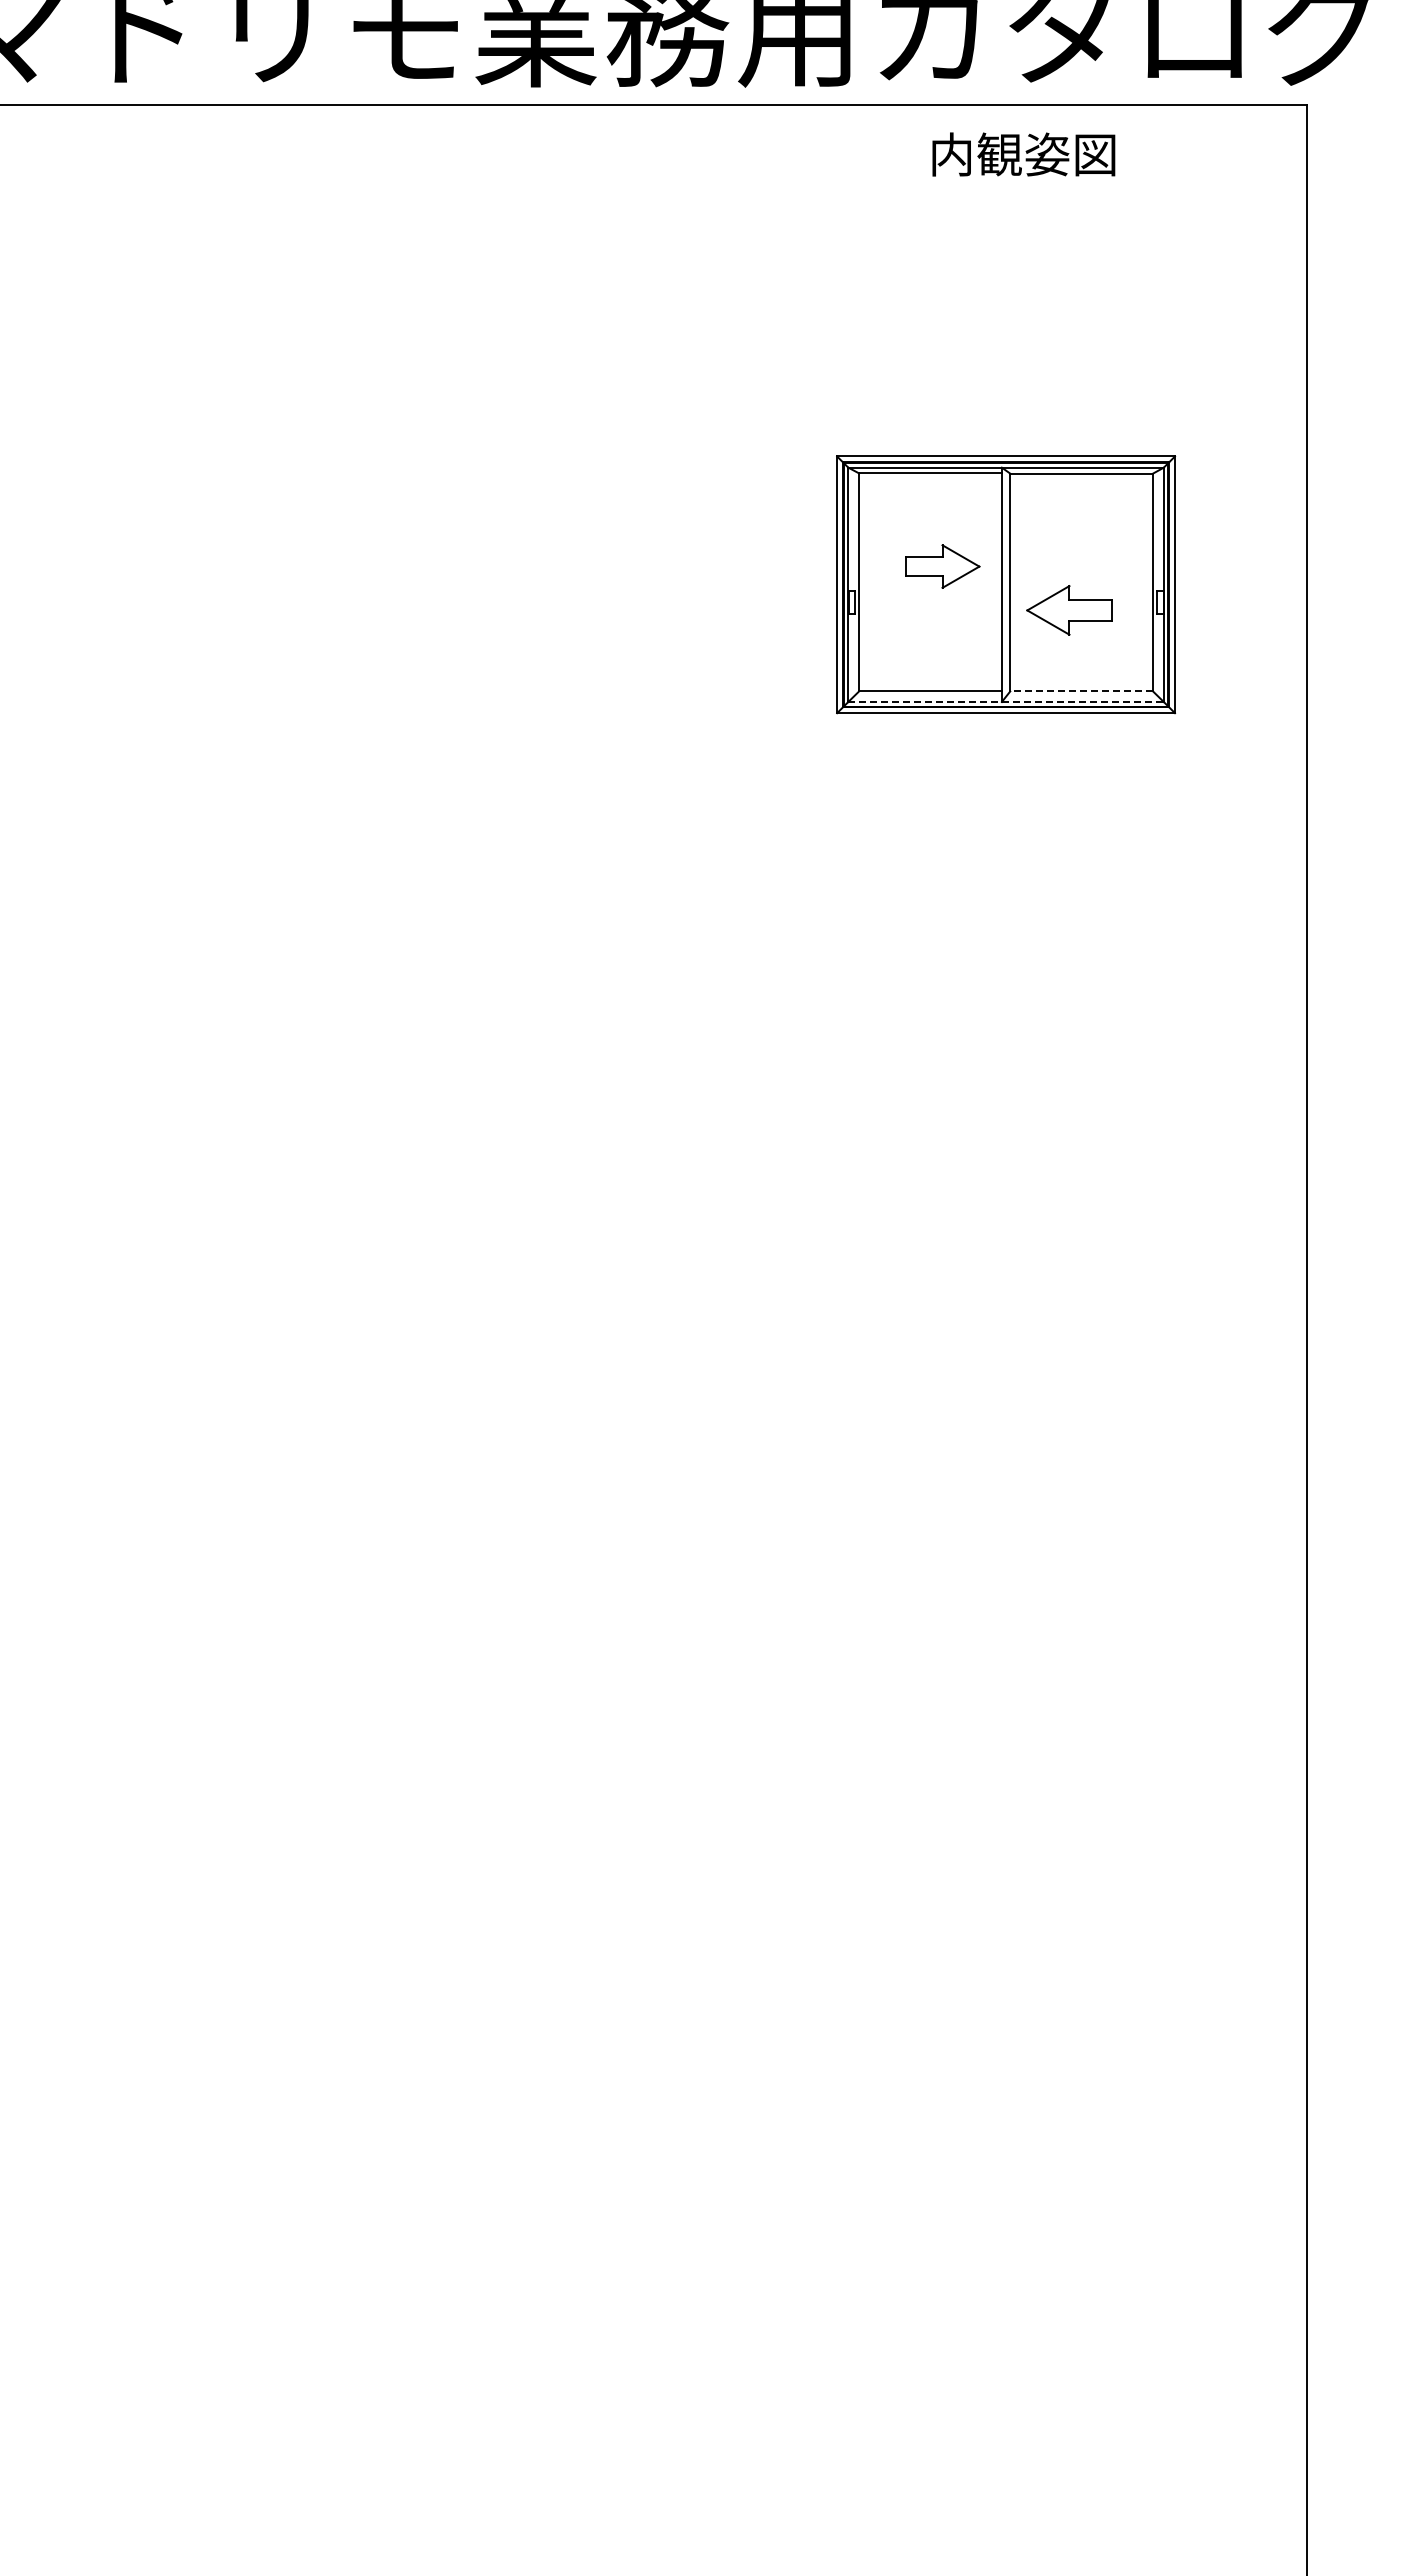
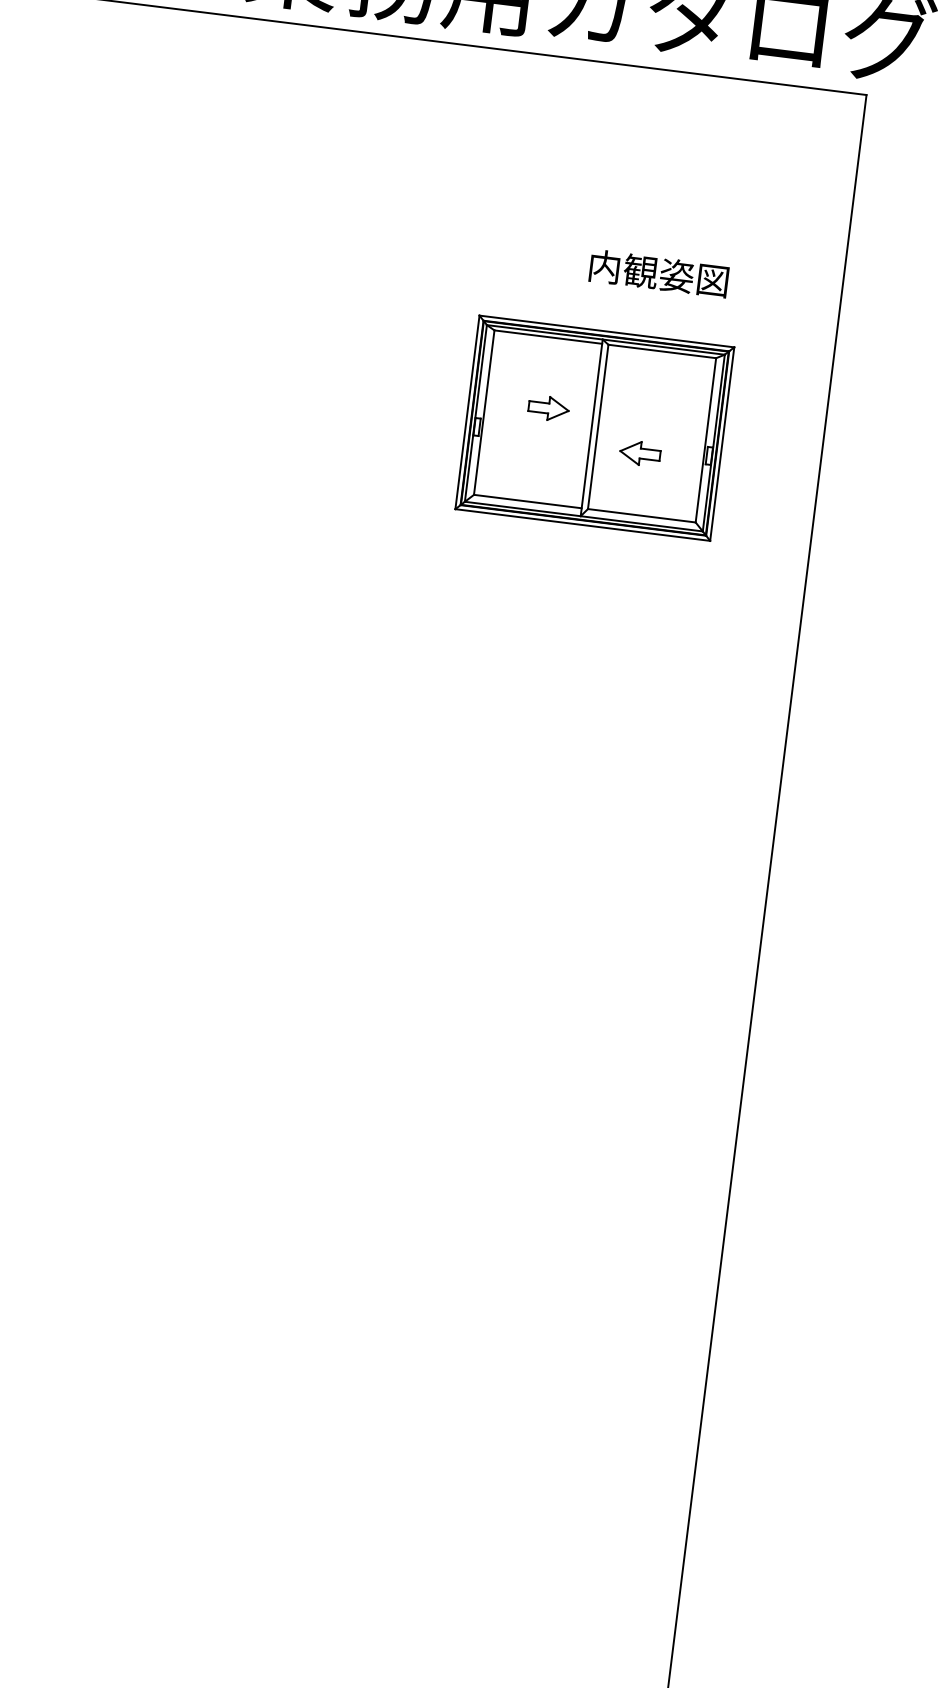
text: (1023, 154) -> (658, 273), moved
part: (942, 566) -> (548, 408), size x0.71
part: (1069, 610) -> (640, 453), size x0.62
line: (1081, 691) -> (641, 515), dashed -> solid
line: (1006, 701) -> (584, 516), dashed -> solid

